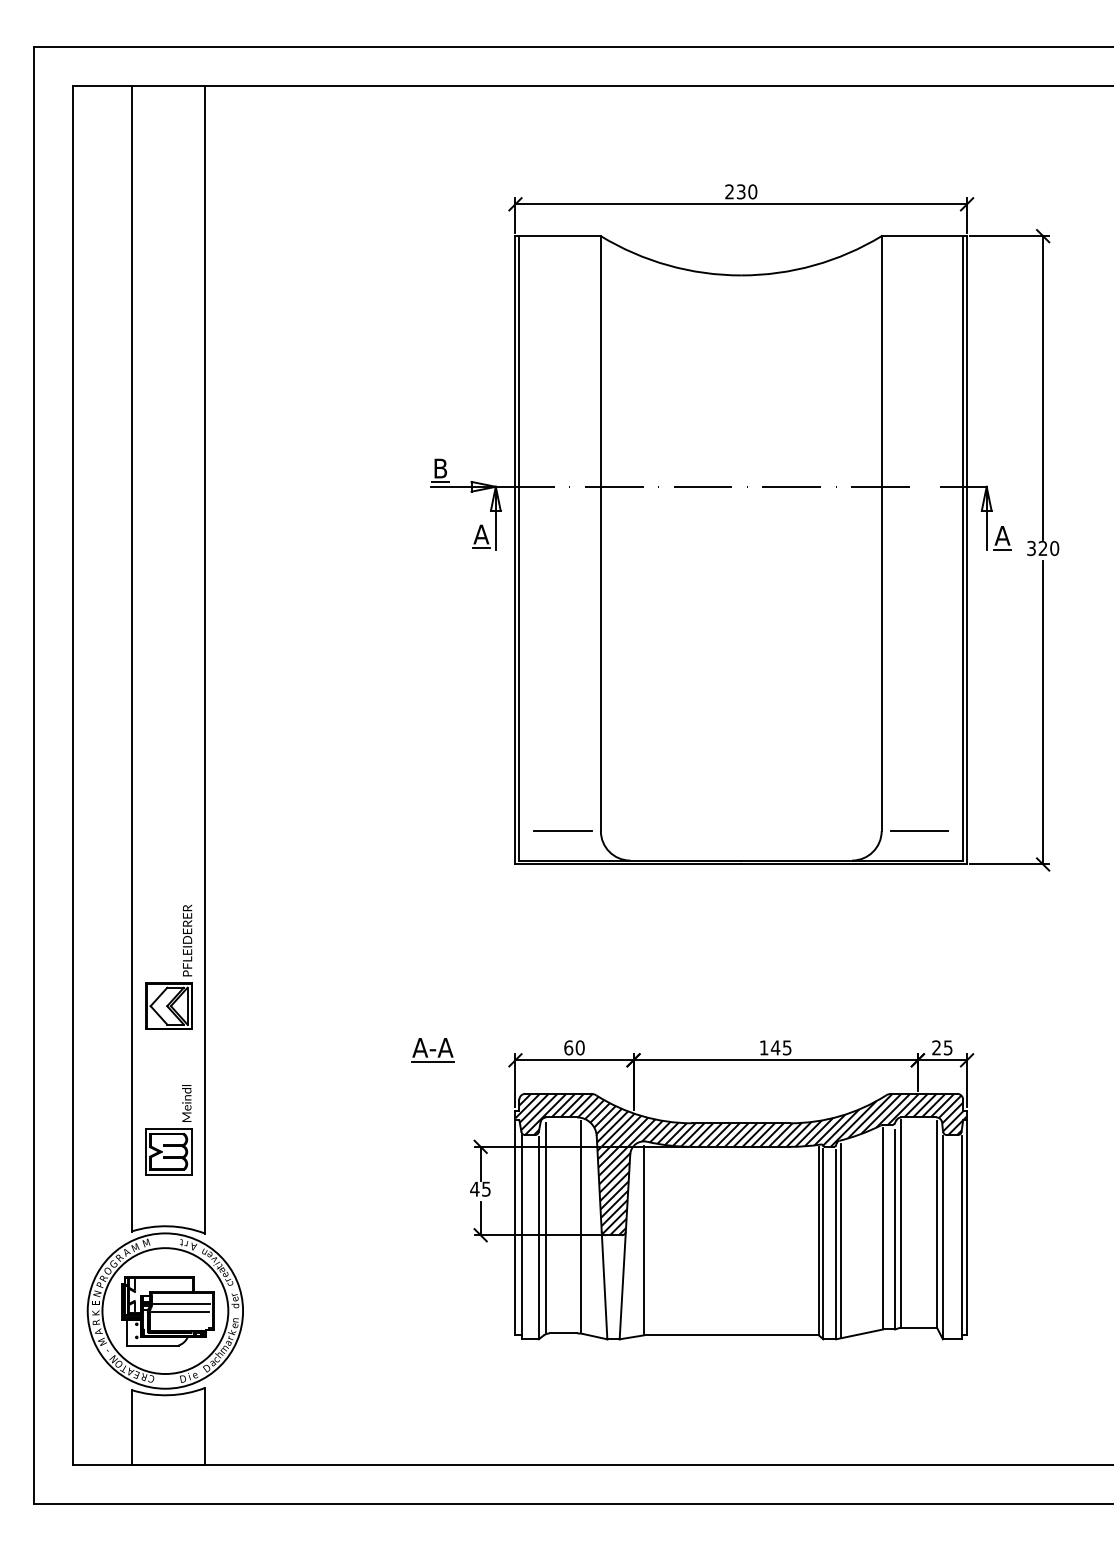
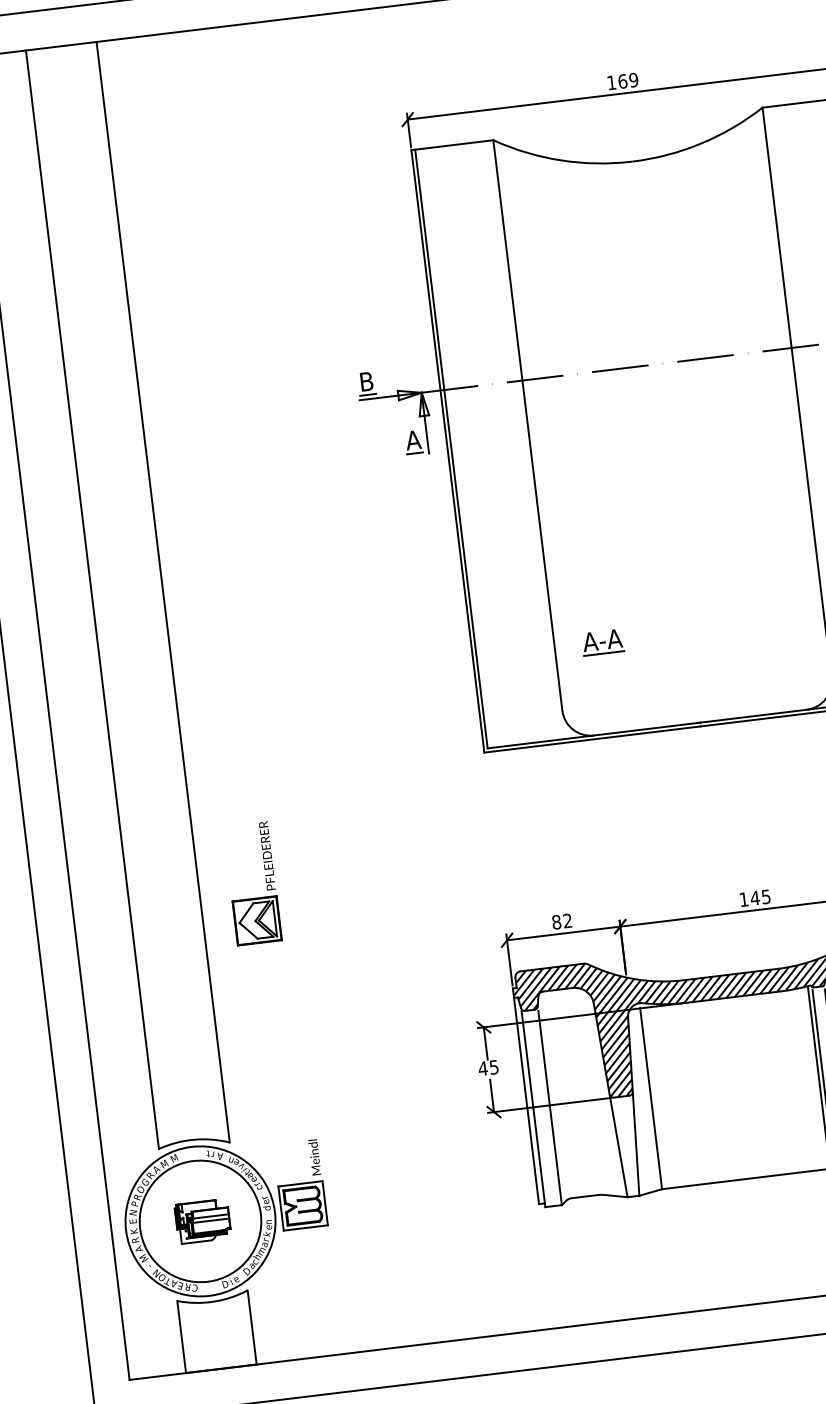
text: (741, 191) -> (622, 81), 230 -> 169
line: (562, 830) -> (525, 714), removed
part: (183, 966) -> (266, 881), moved
text: (574, 1047) -> (562, 921), 60 -> 82
part: (432, 1050) -> (602, 642), moved
part: (168, 1130) -> (300, 1185), moved
line: (580, 1226) -> (588, 1092), removed
line: (546, 1228) -> (556, 1098), removed
part: (167, 1311) -> (202, 1221), size x0.6

